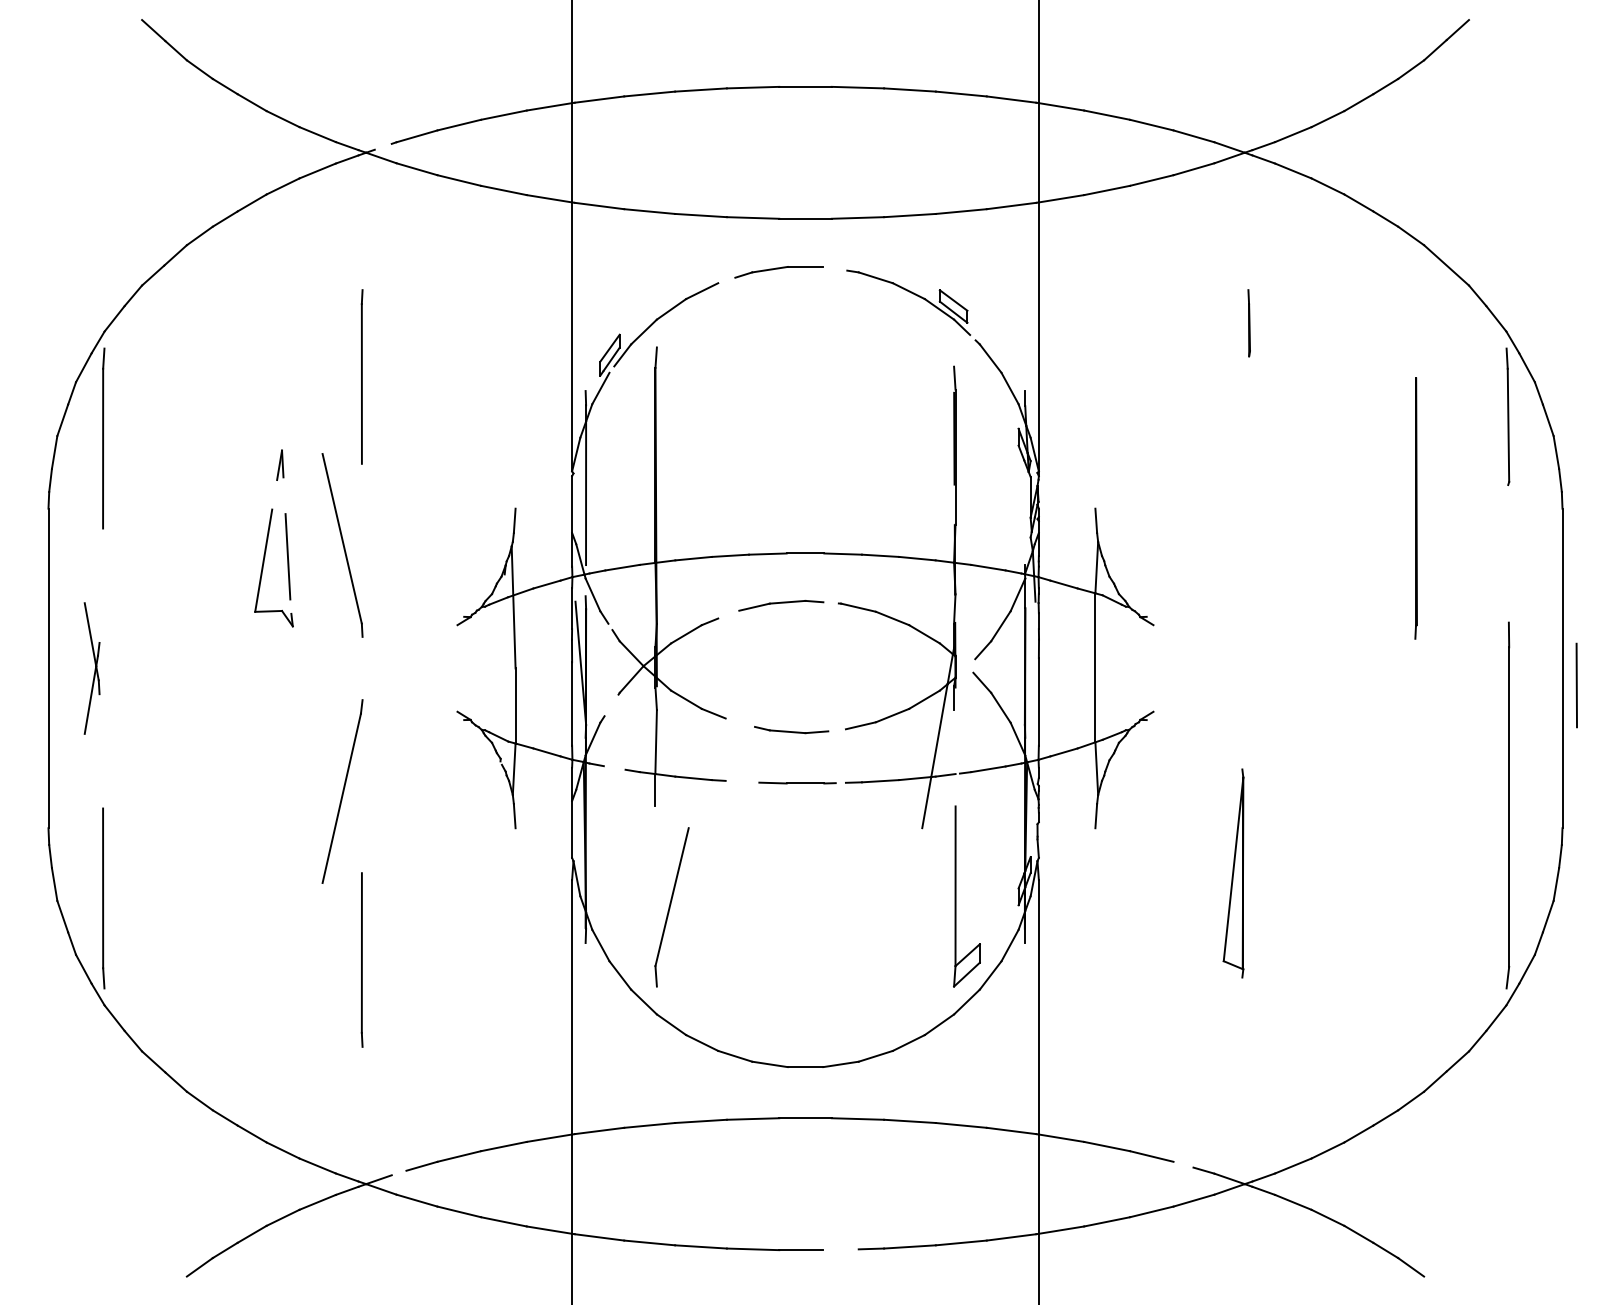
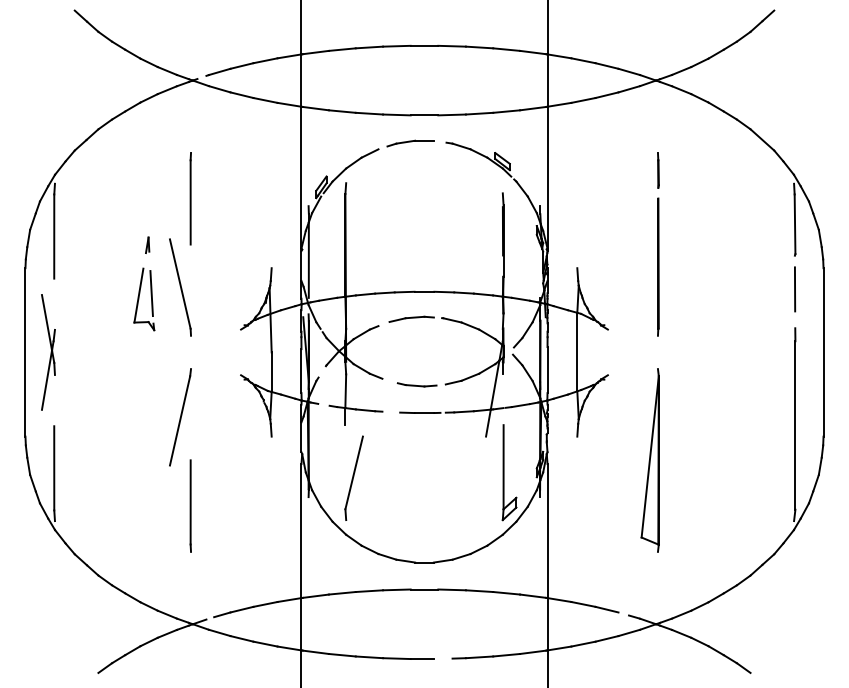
line: (1416, 507) -> (658, 266), moved
part: (92, 668) -> (48, 352), size x1.67
line: (1577, 685) -> (795, 289), moved
part: (1232, 873) -> (649, 460), size x1.67

